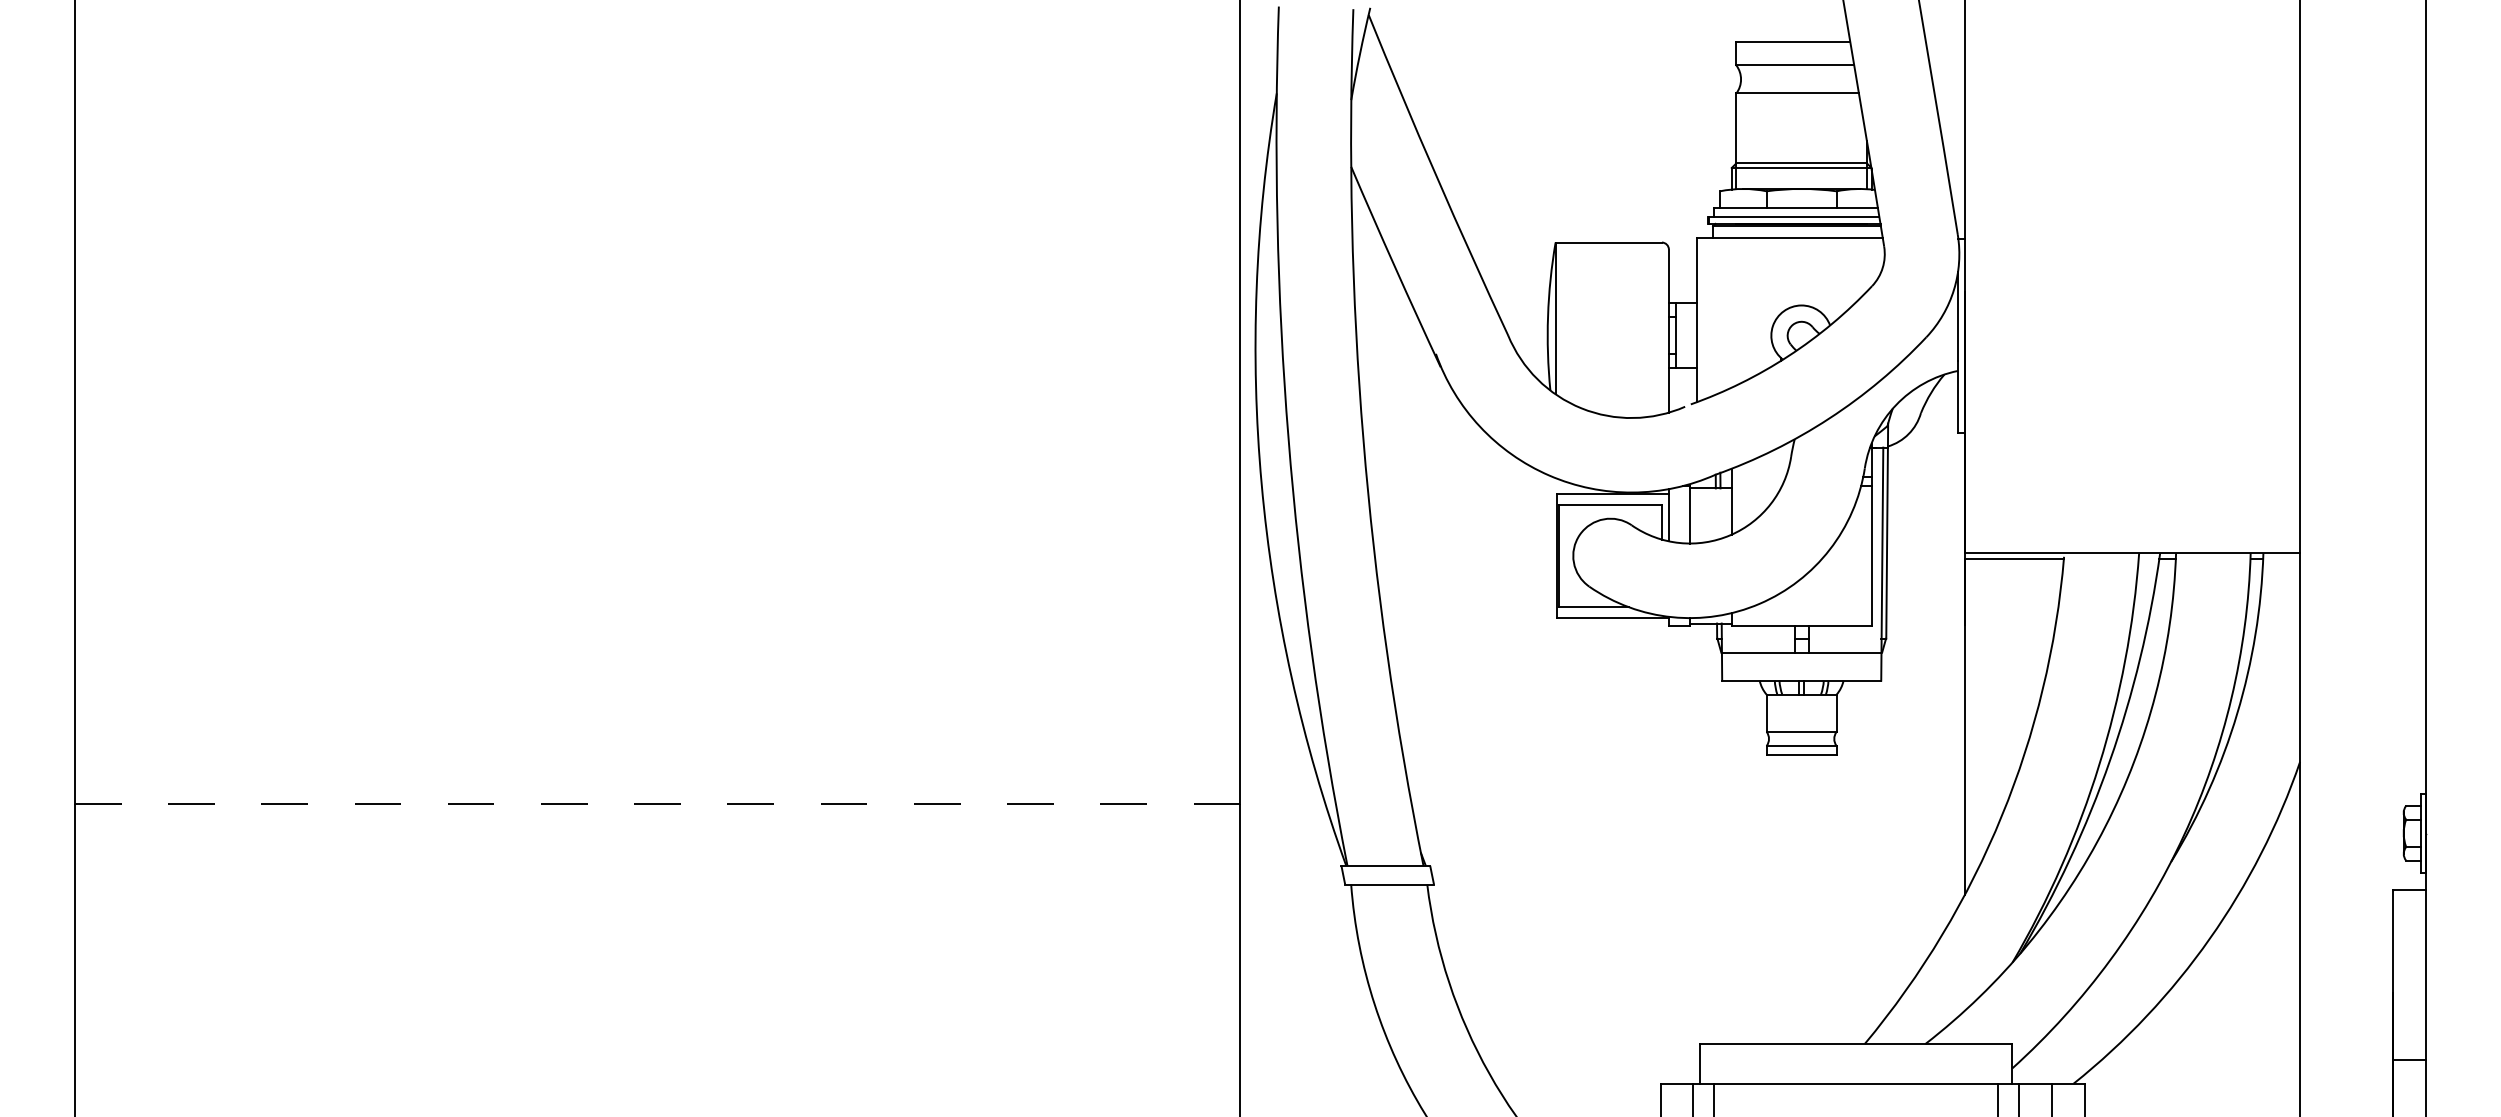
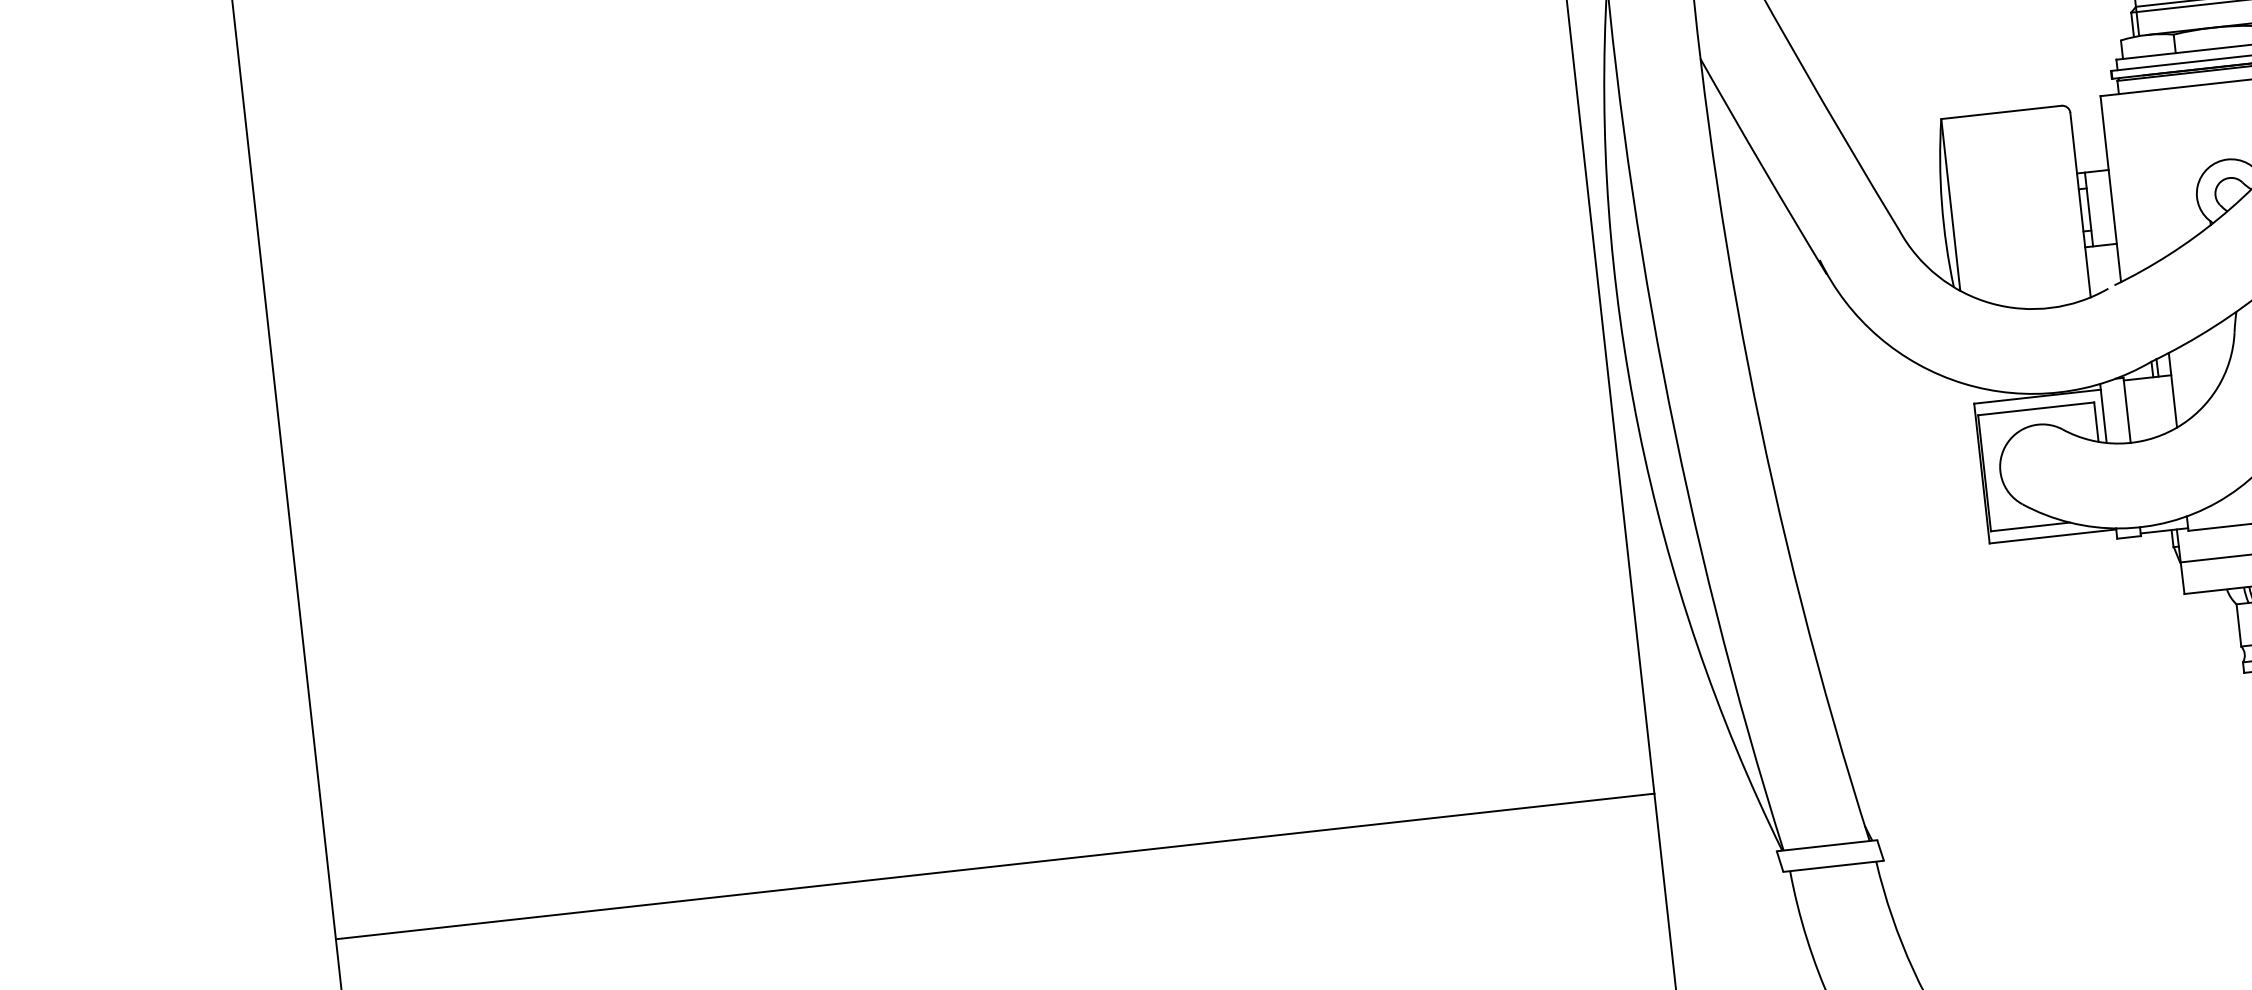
line: (657, 803) -> (995, 866), dashed -> solid

